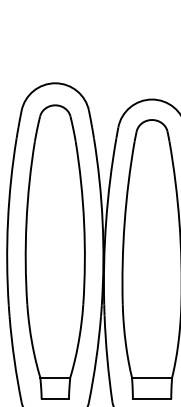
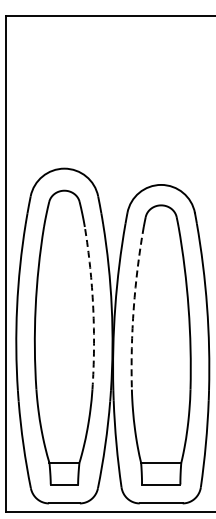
arc: (124, 222) -> (133, 307), solid -> dashed
arc: (84, 223) -> (93, 308), solid -> dashed

